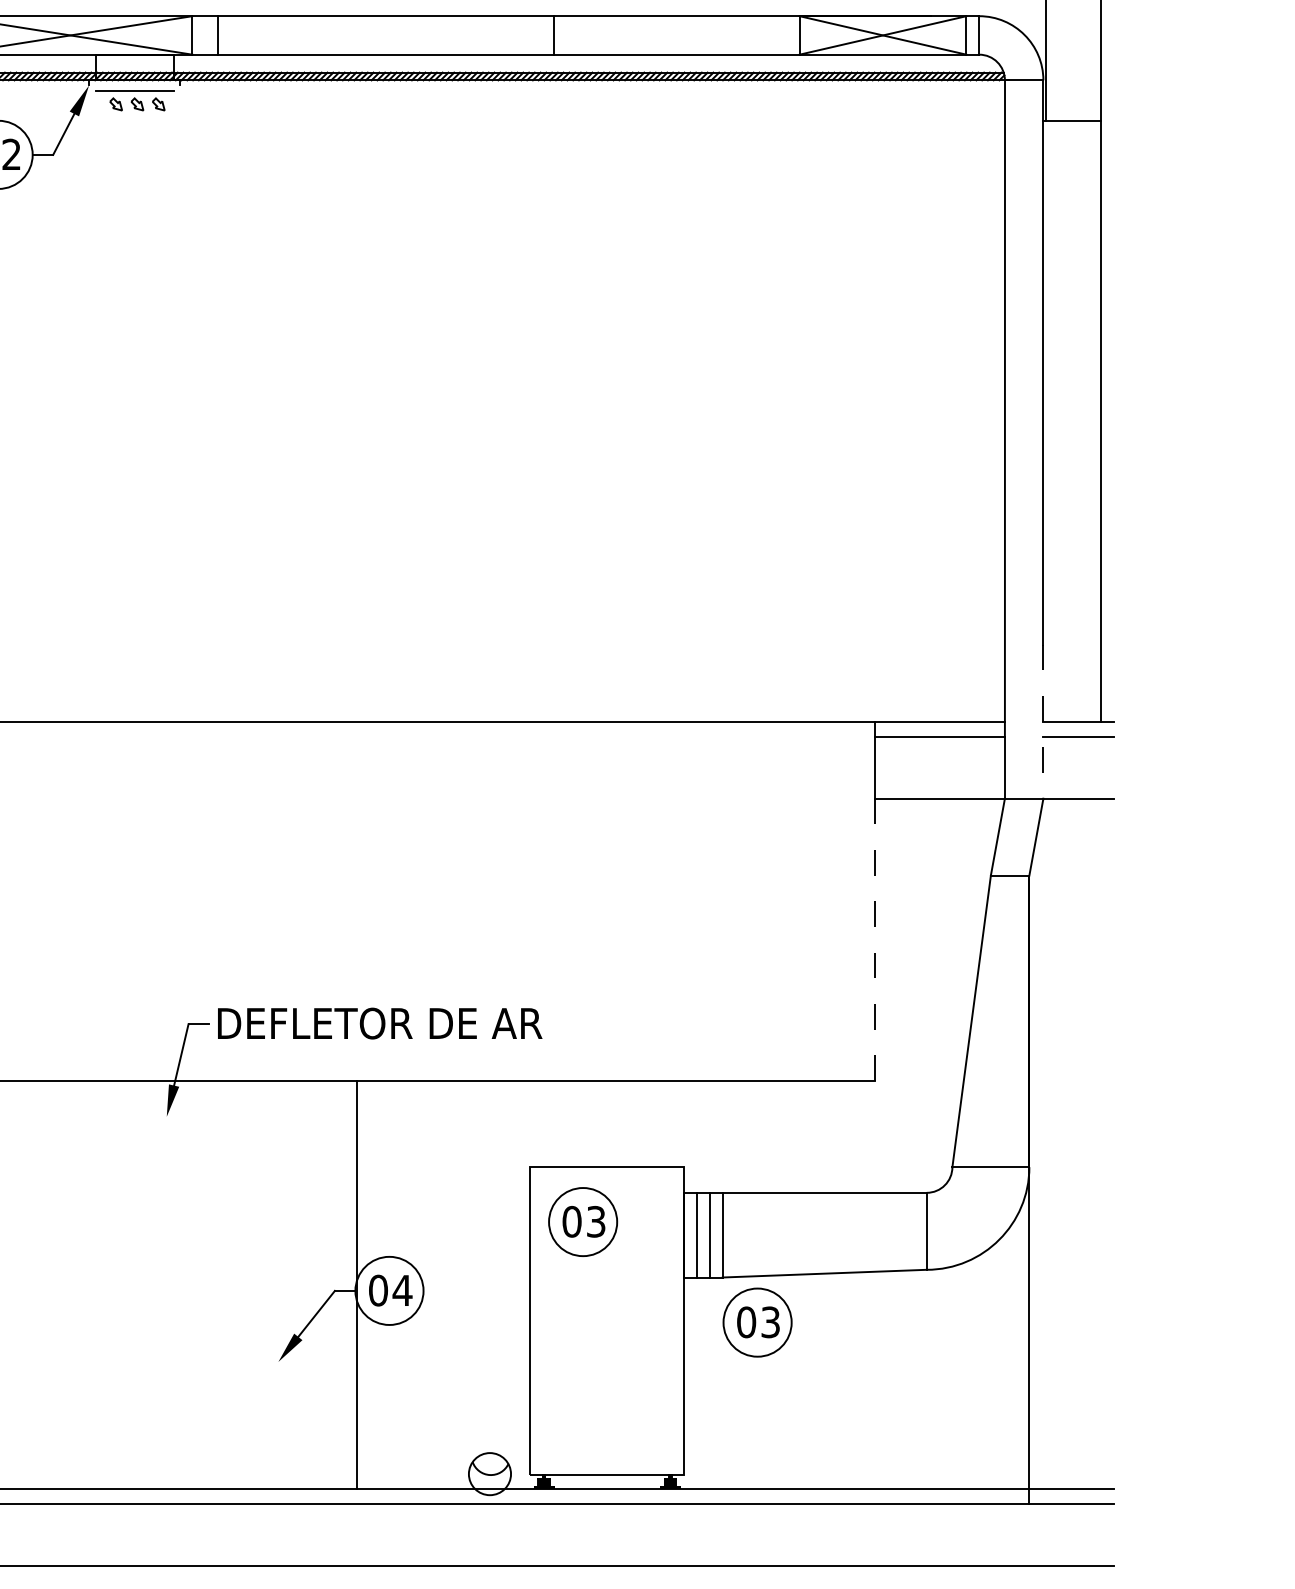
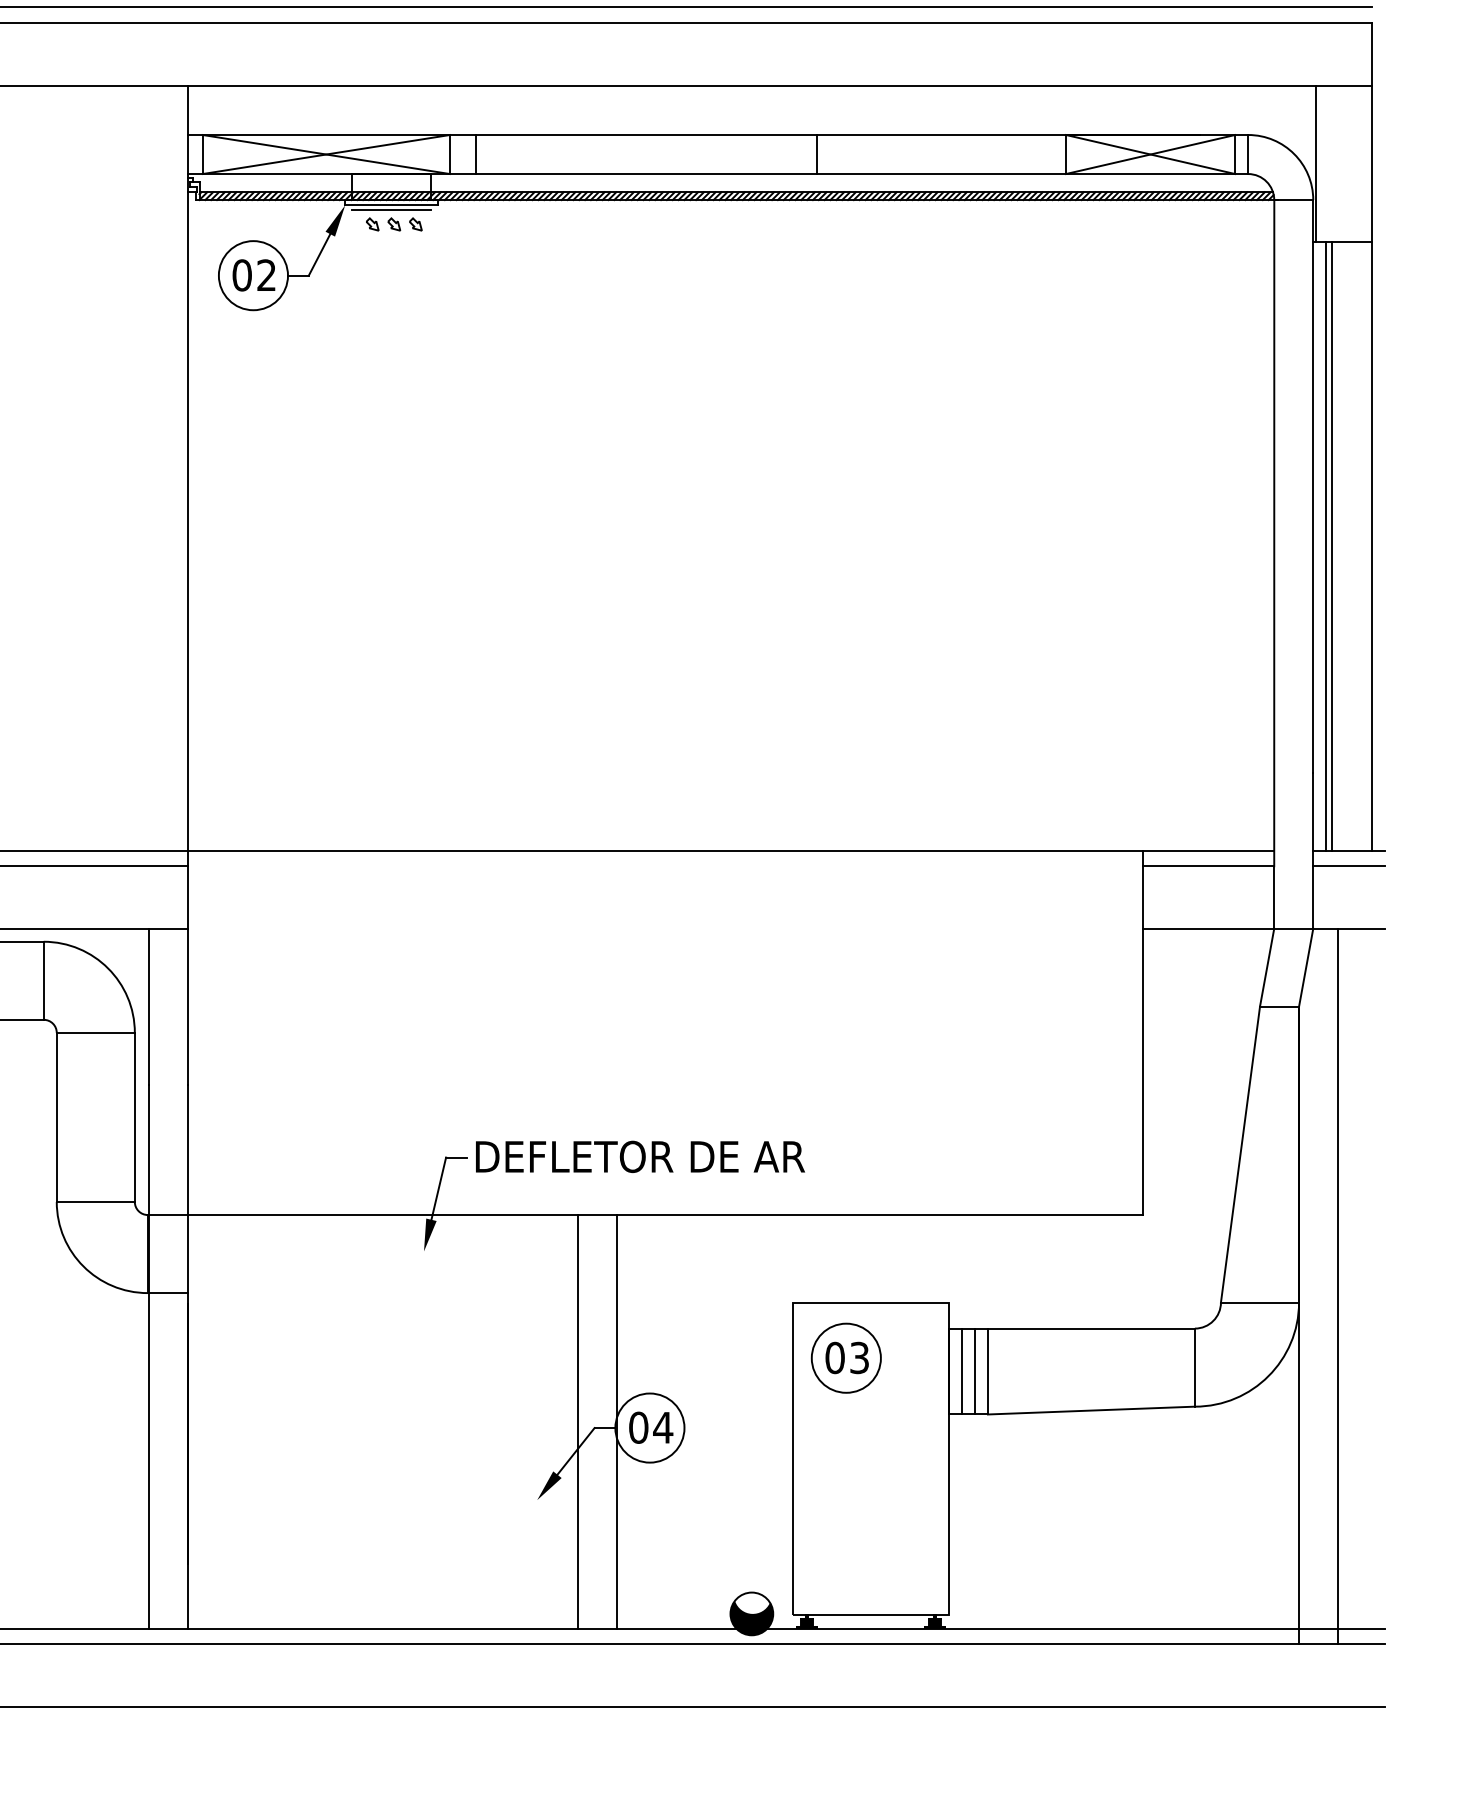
line: (134, 85) -> (391, 205), added
line: (1056, 420) -> (1326, 545), added
line: (1061, 420) -> (1331, 545), added
line: (1043, 722) -> (1313, 851), dashed -> solid
line: (875, 939) -> (1142, 1071), dashed -> solid
line: (1068, 1151) -> (1338, 1286), added
line: (319, 1284) -> (578, 1421), added
part: (756, 1321) -> (1022, 1459), removed
fill: (489, 1478) -> (751, 1618), added

